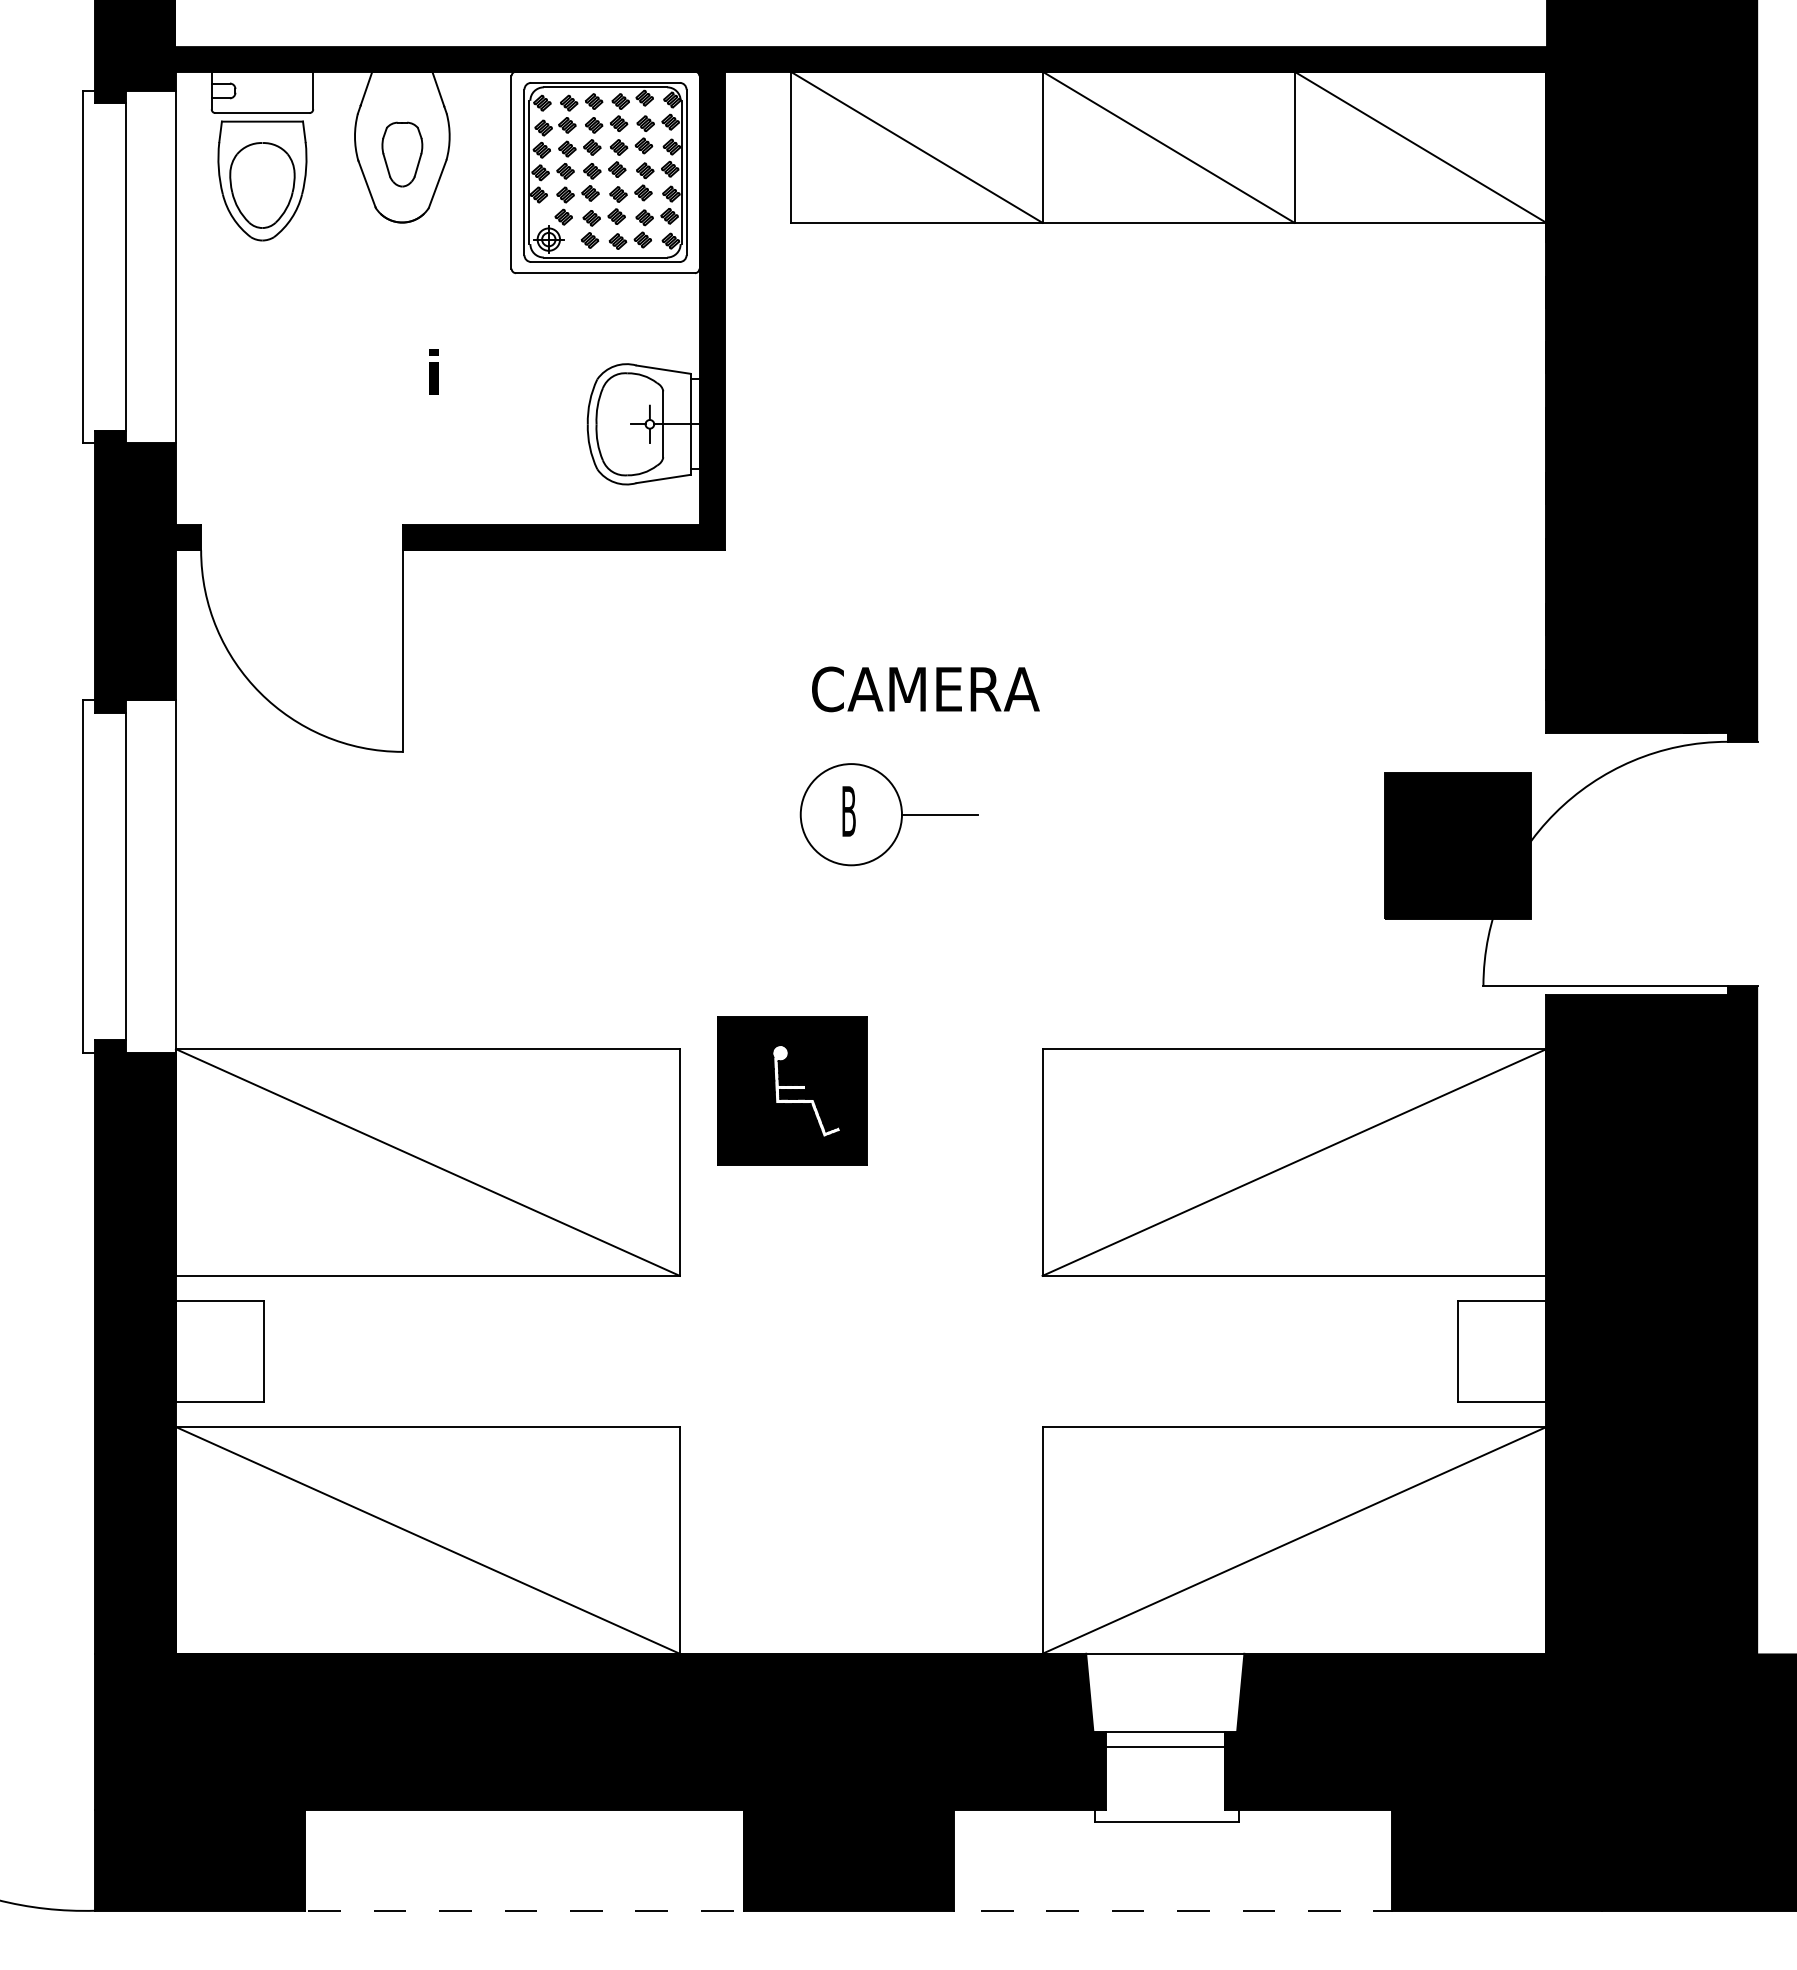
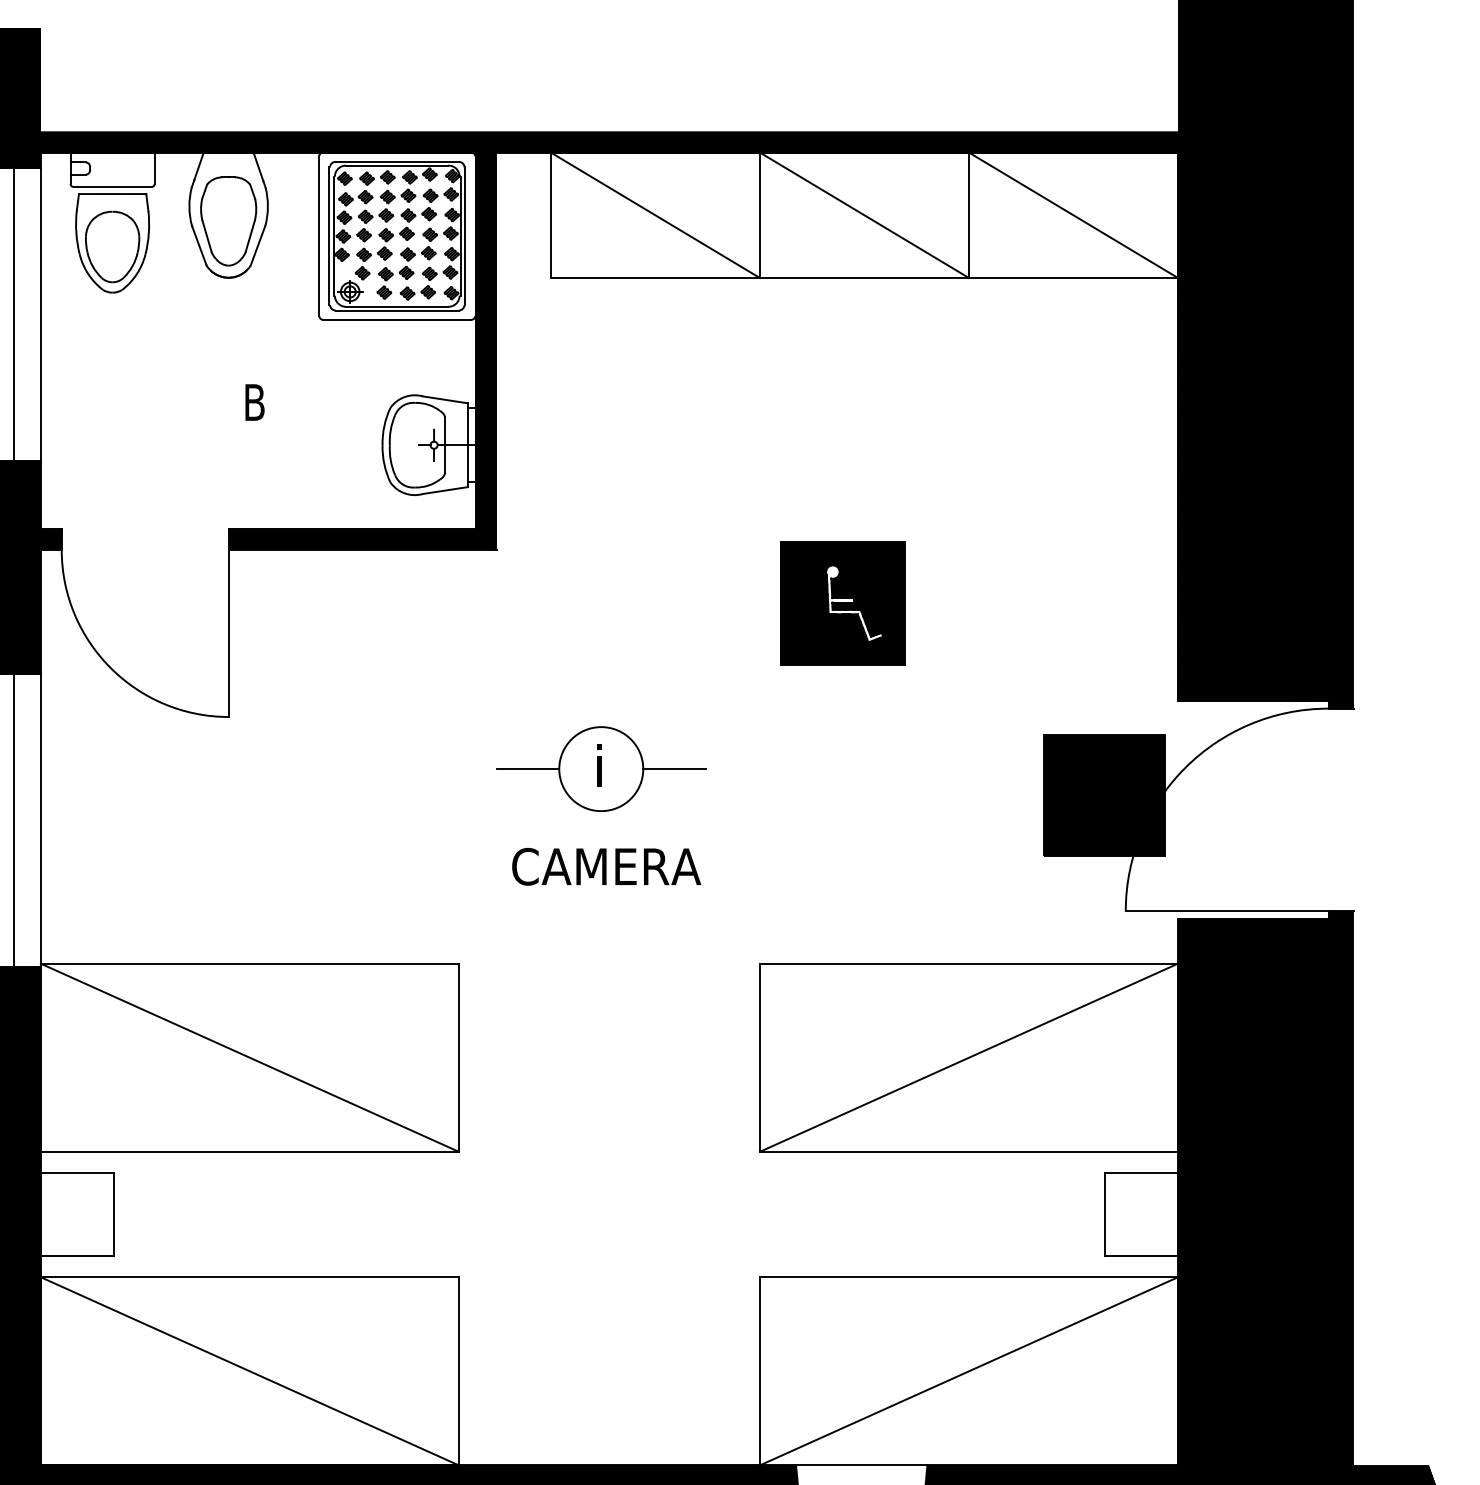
part: (402, 154) -> (228, 221), size x1.67
line: (143, 266) -> (13, 314), added
text: (433, 371) -> (254, 401), i -> B
text: (925, 689) -> (606, 866), moved
text: (848, 810) -> (598, 765), B -> i
line: (762, 814) -> (527, 768), added
line: (143, 876) -> (13, 820), added
part: (792, 1090) -> (842, 603), moved

